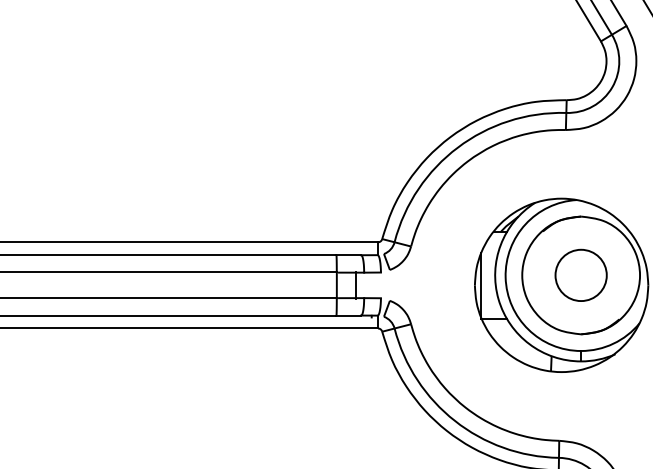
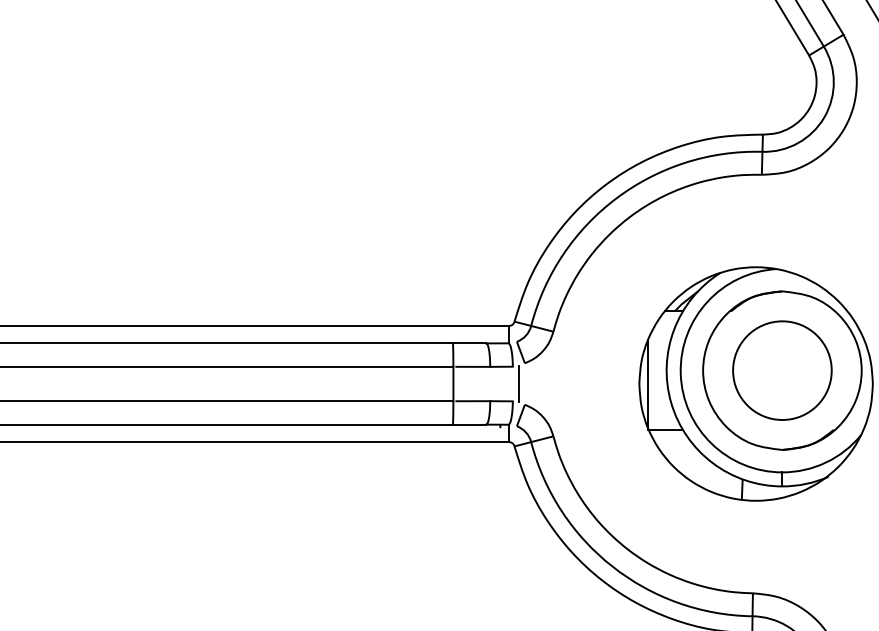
circle: (581, 275) -> (782, 370), size x1.43
line: (356, 284) -> (518, 383), moved

